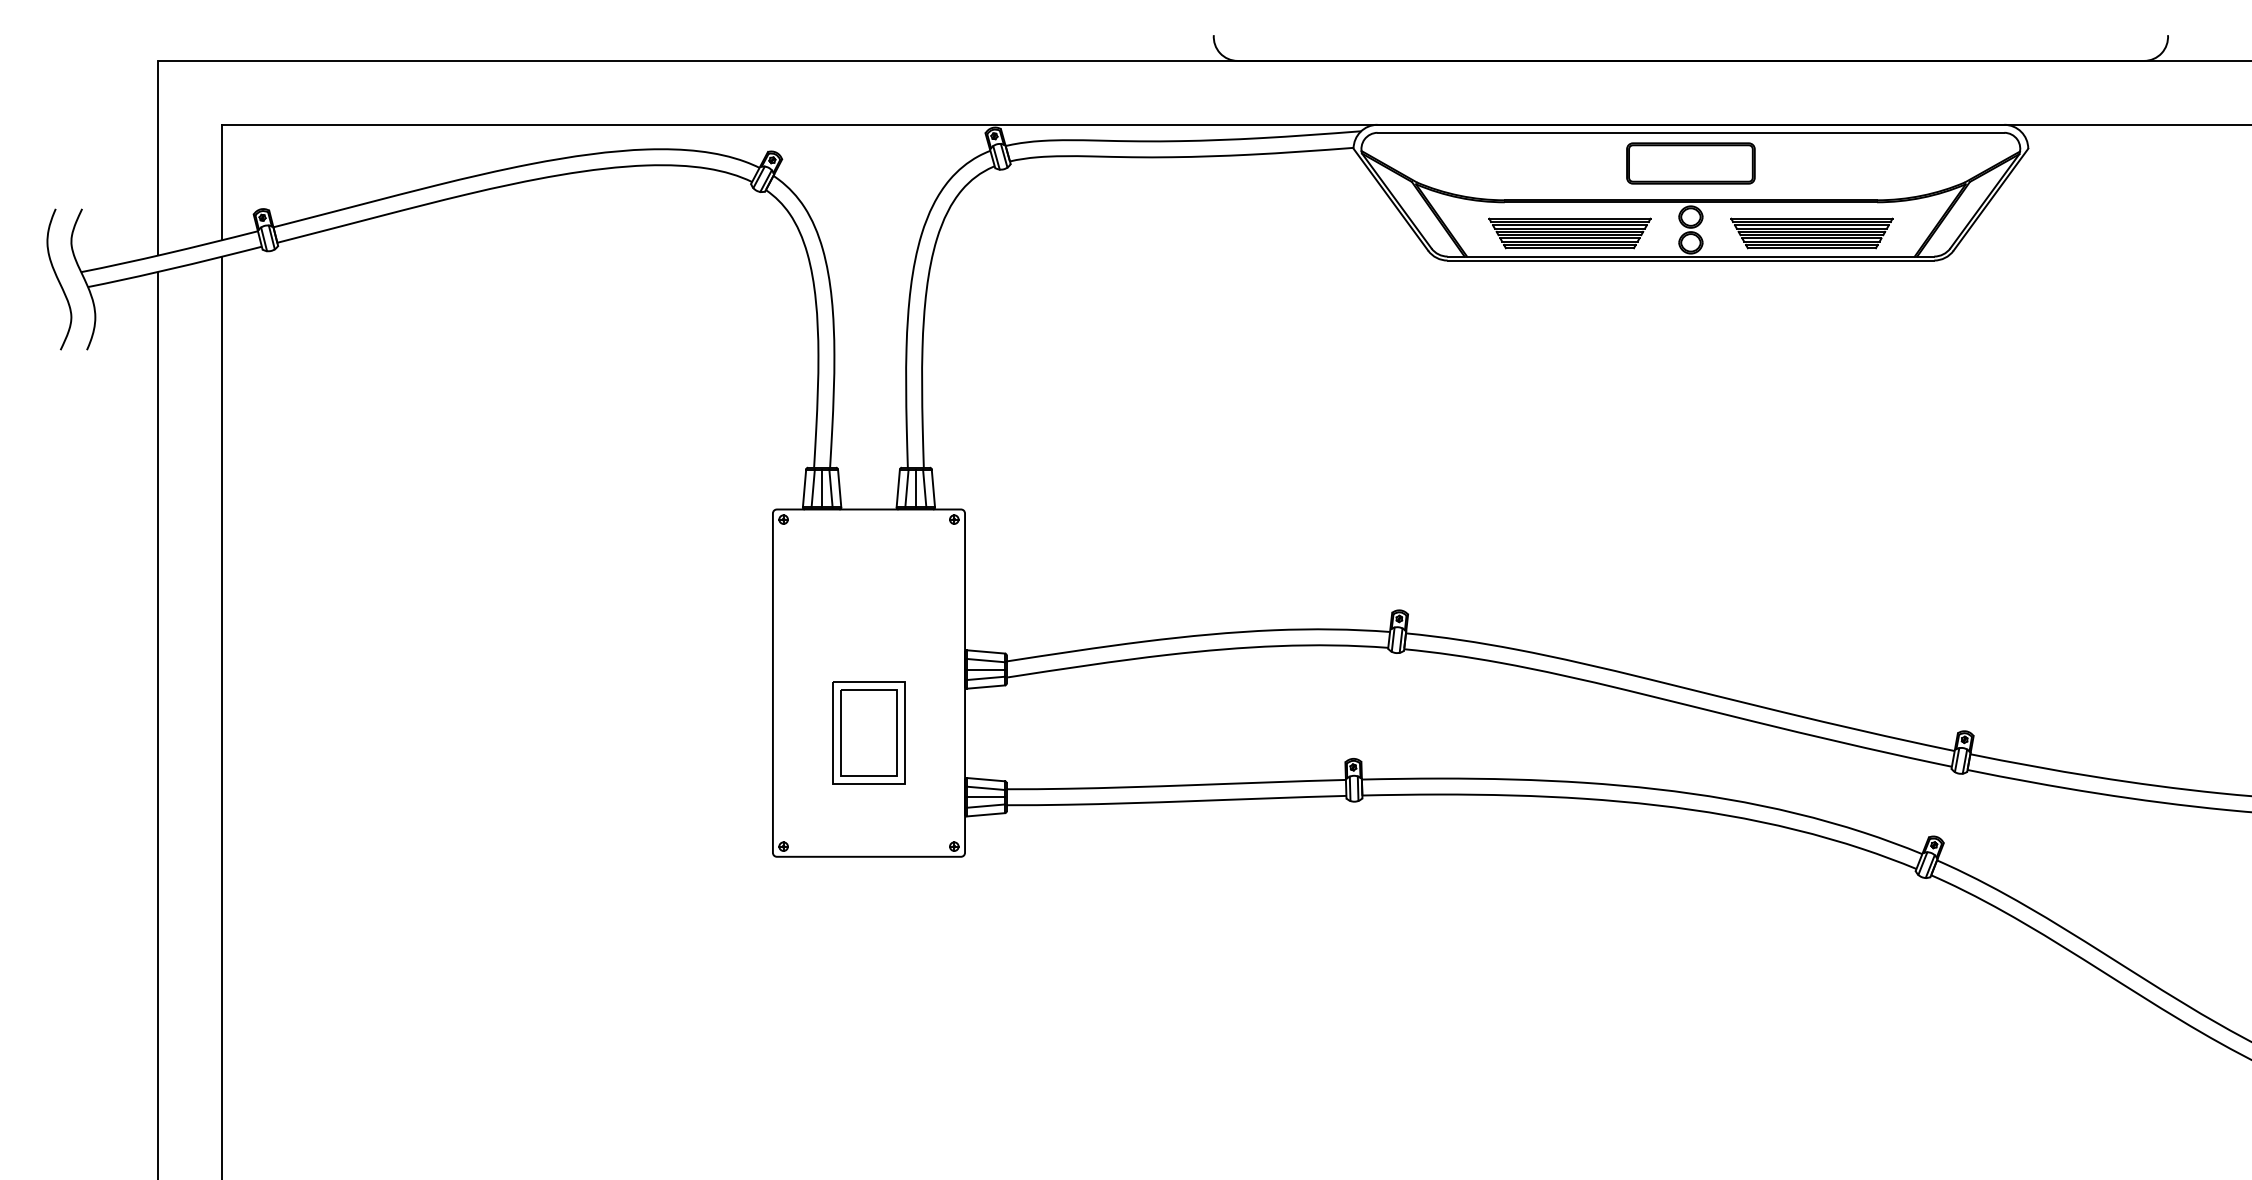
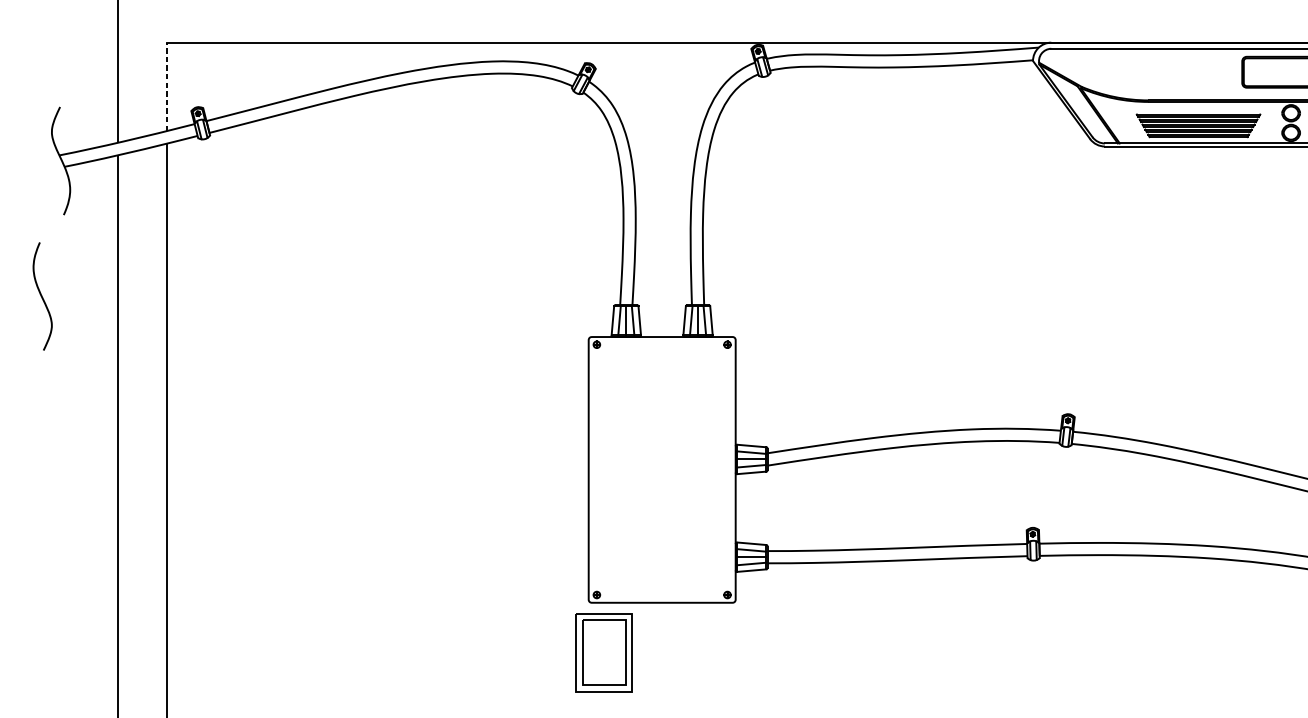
line: (221, 182) -> (166, 86), solid -> dashed
curve: (59, 279) -> (42, 296), moved
part: (868, 732) -> (603, 652), moved

